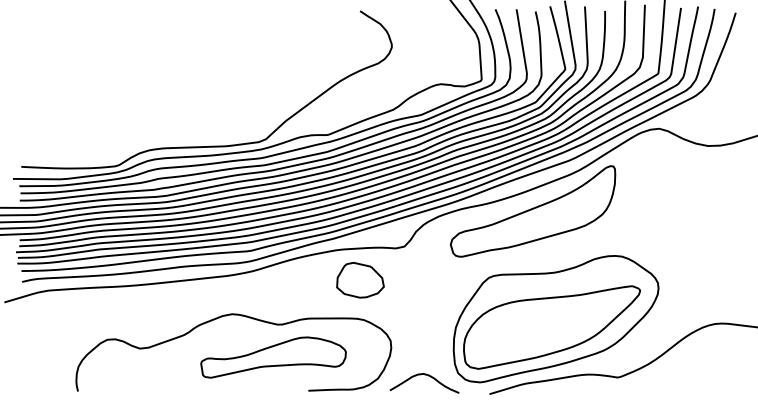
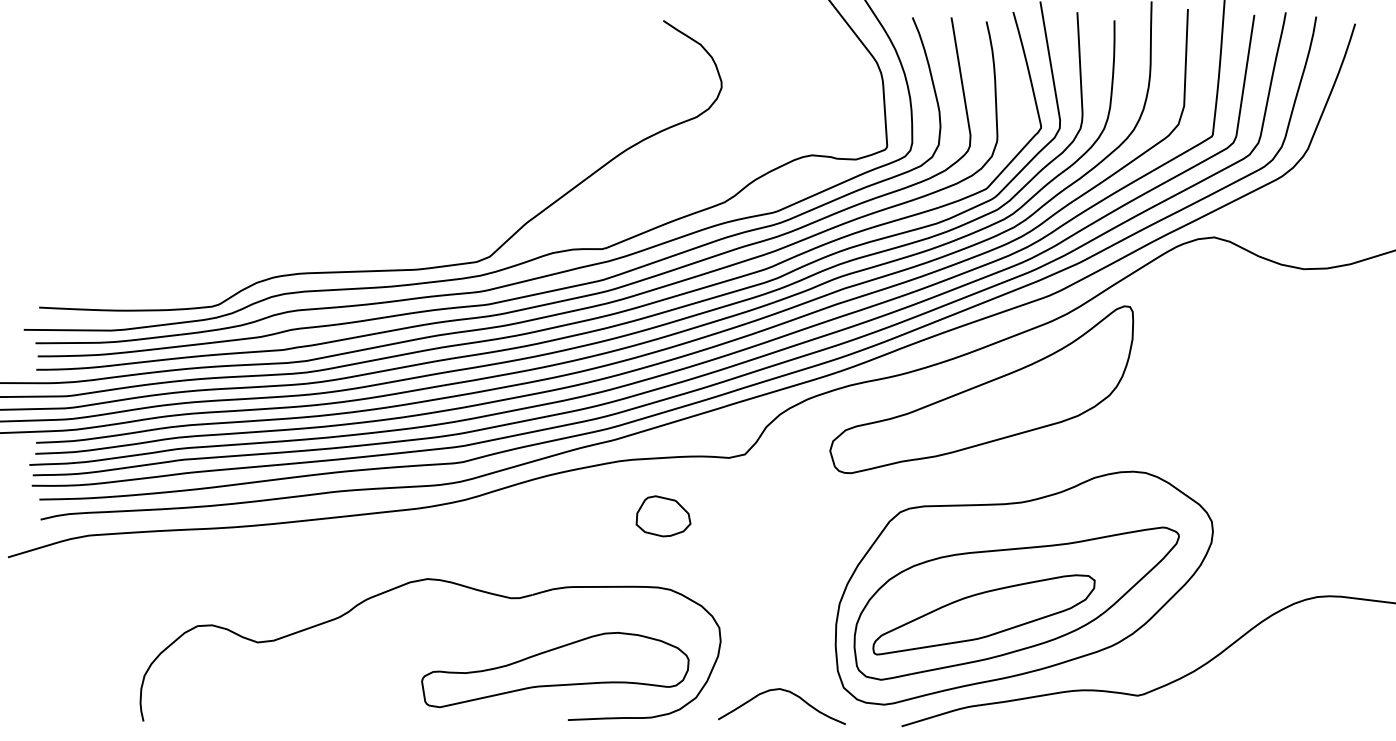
part: (359, 279) -> (662, 515), size x0.62
part: (534, 333) -> (984, 614), added
part: (273, 357) -> (555, 669), moved

